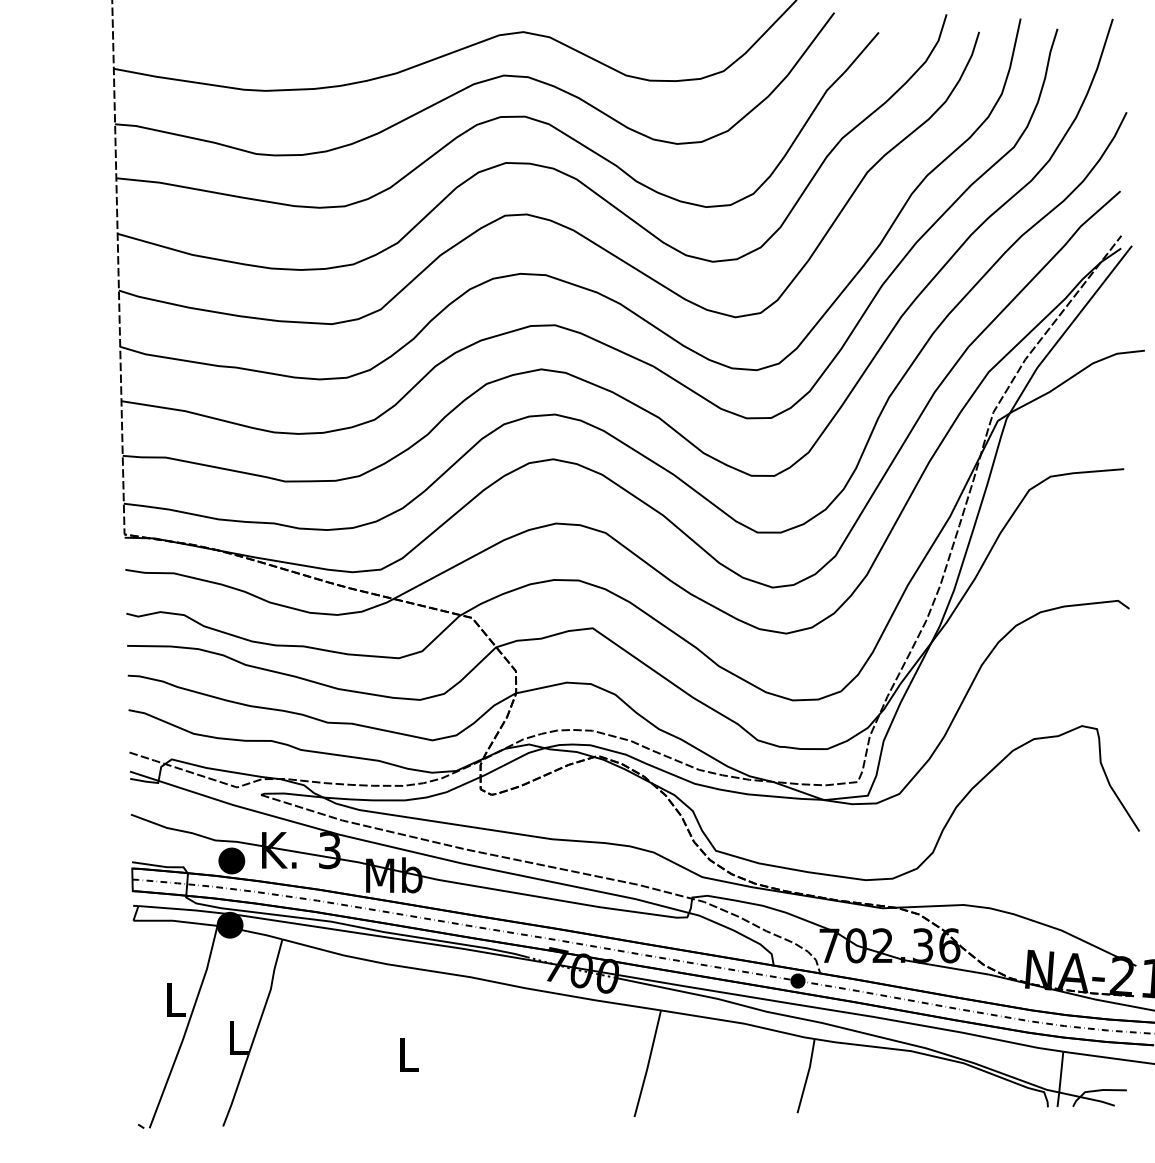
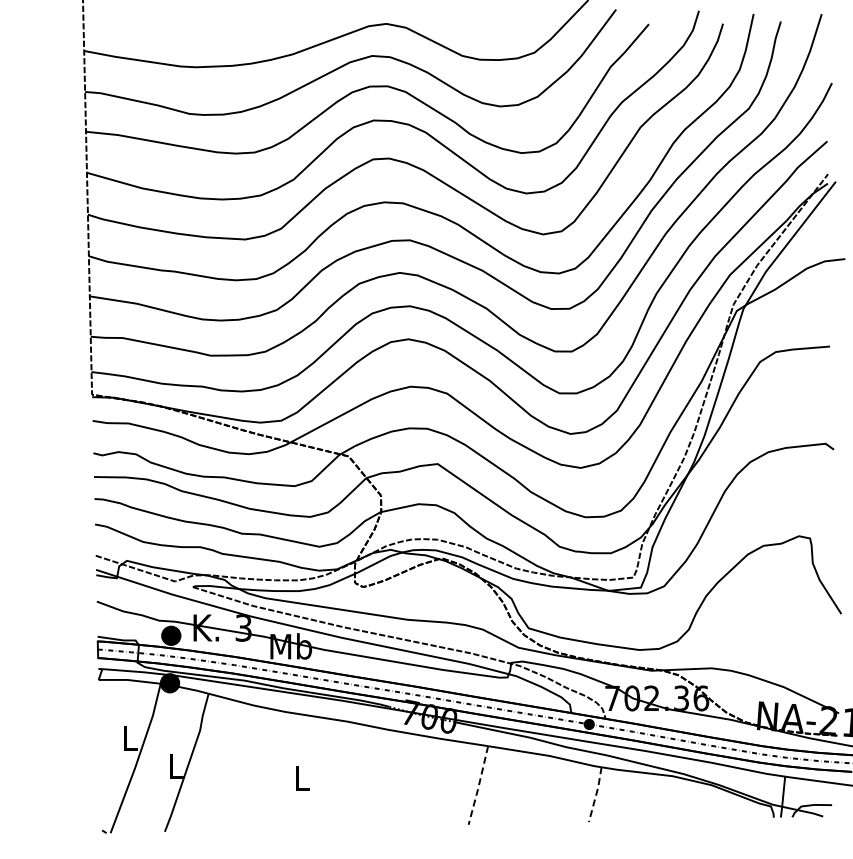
line: (647, 1065) -> (478, 786), solid -> dashed
line: (807, 1075) -> (596, 794), solid -> dashed

